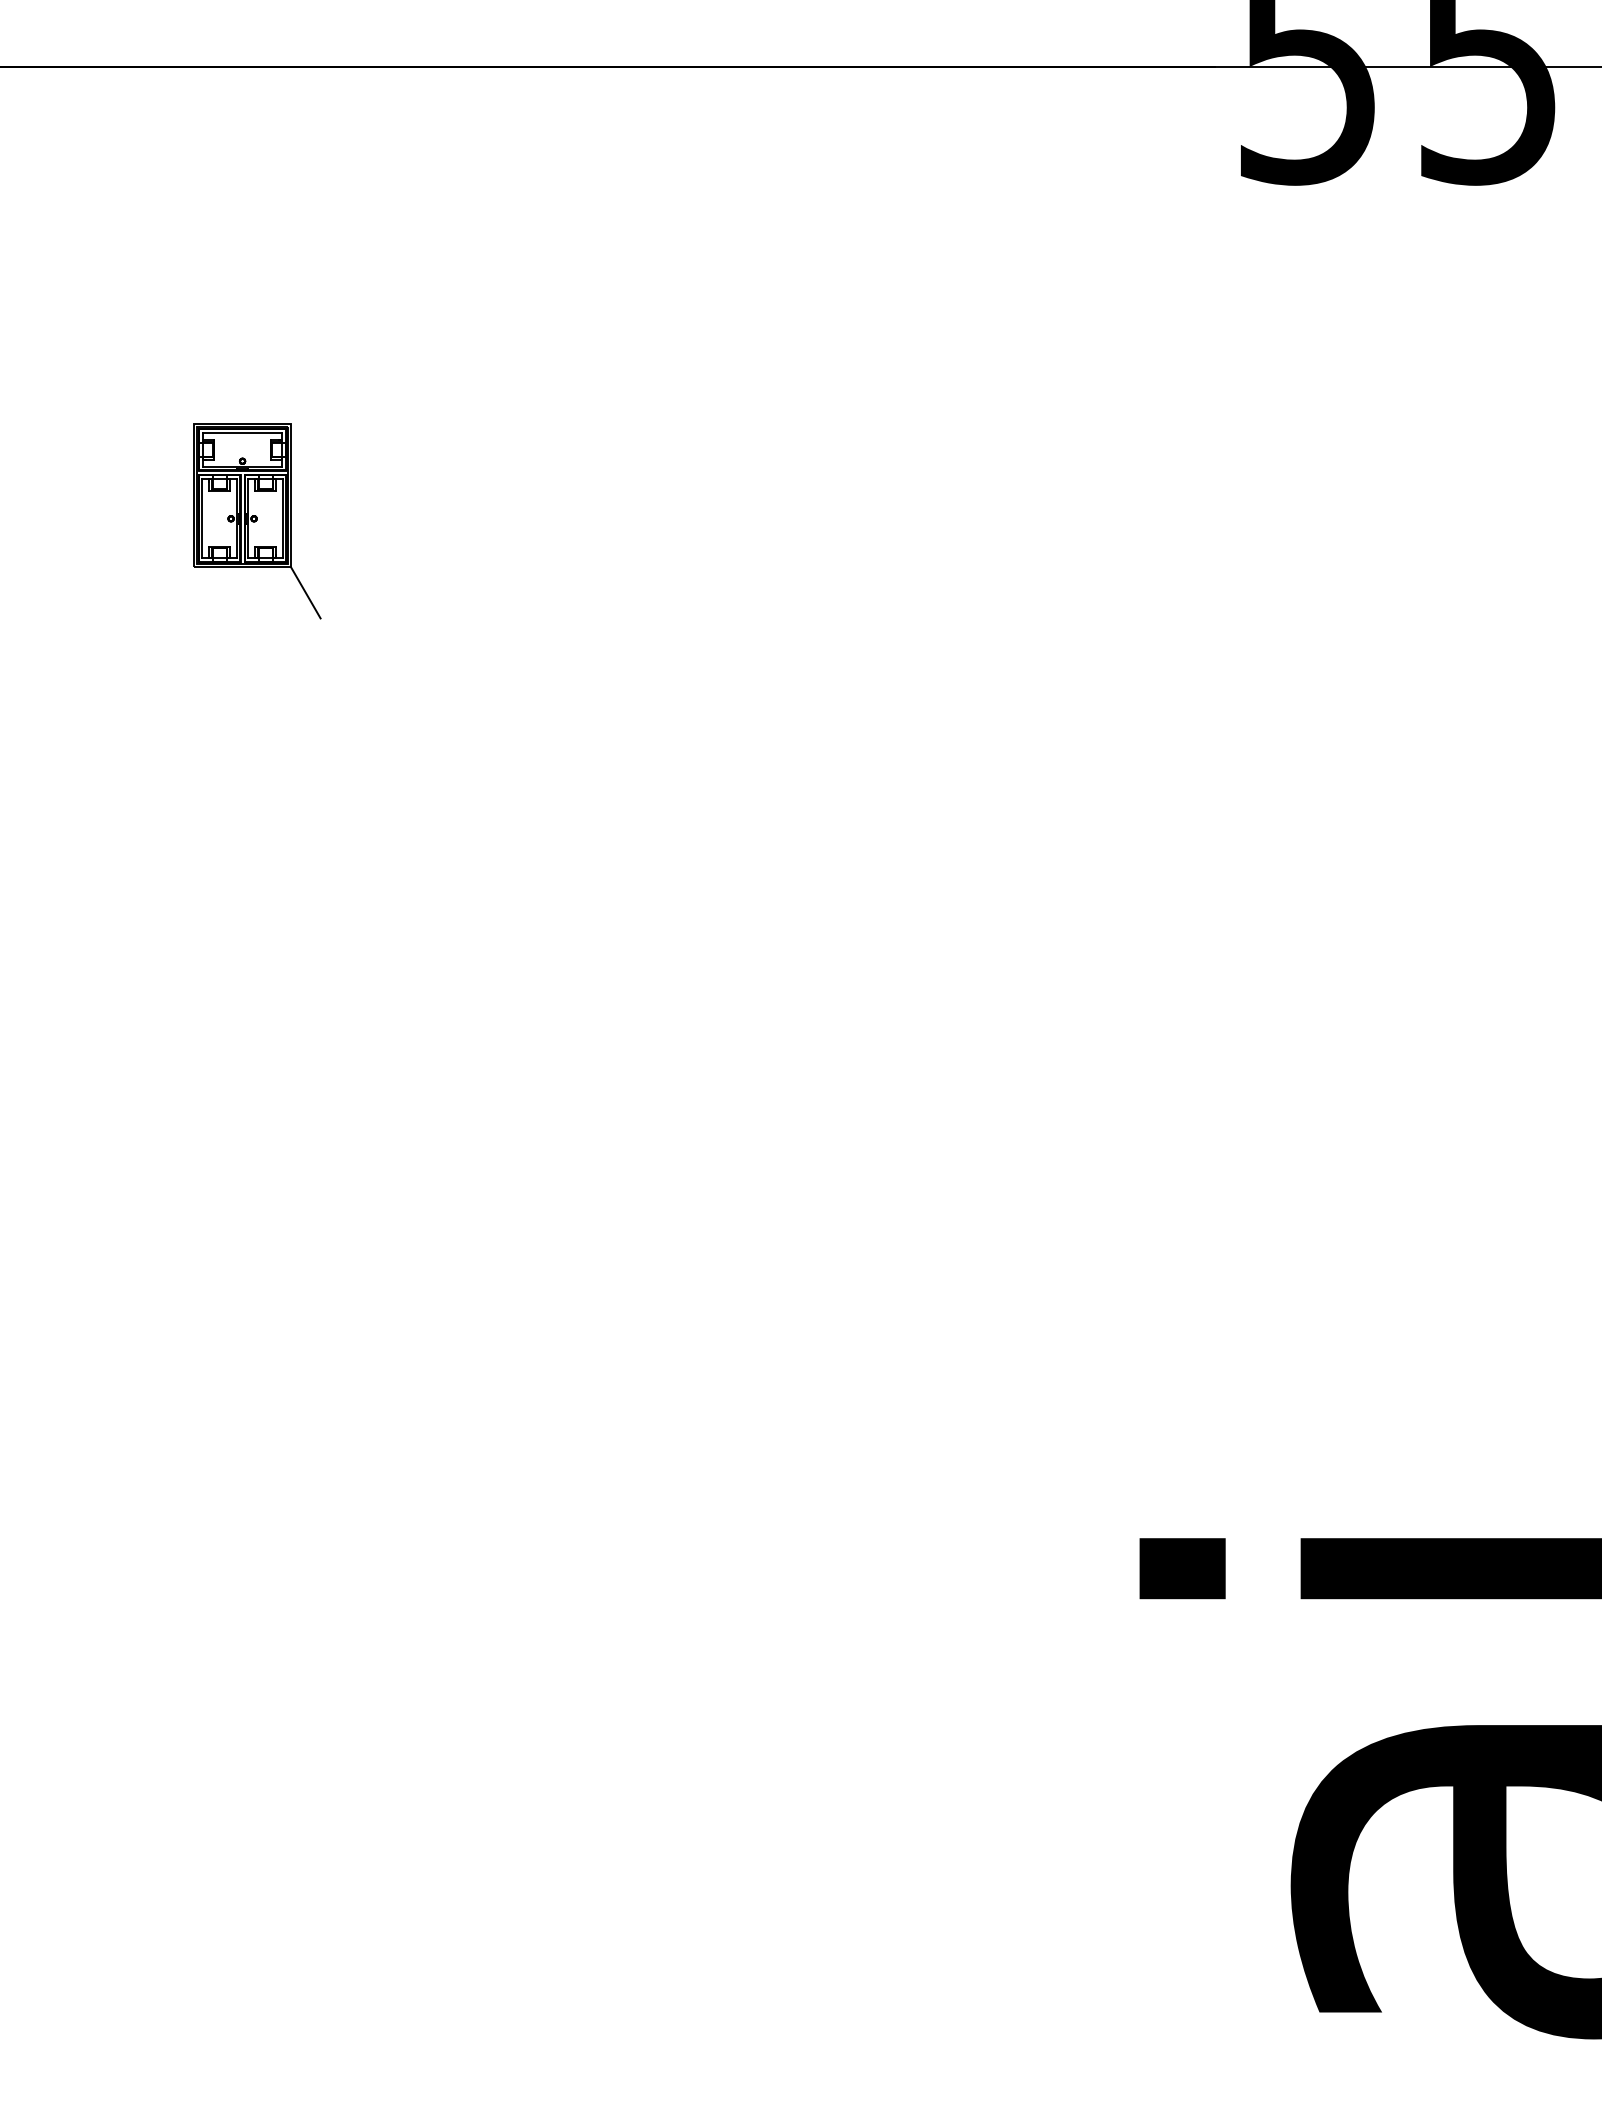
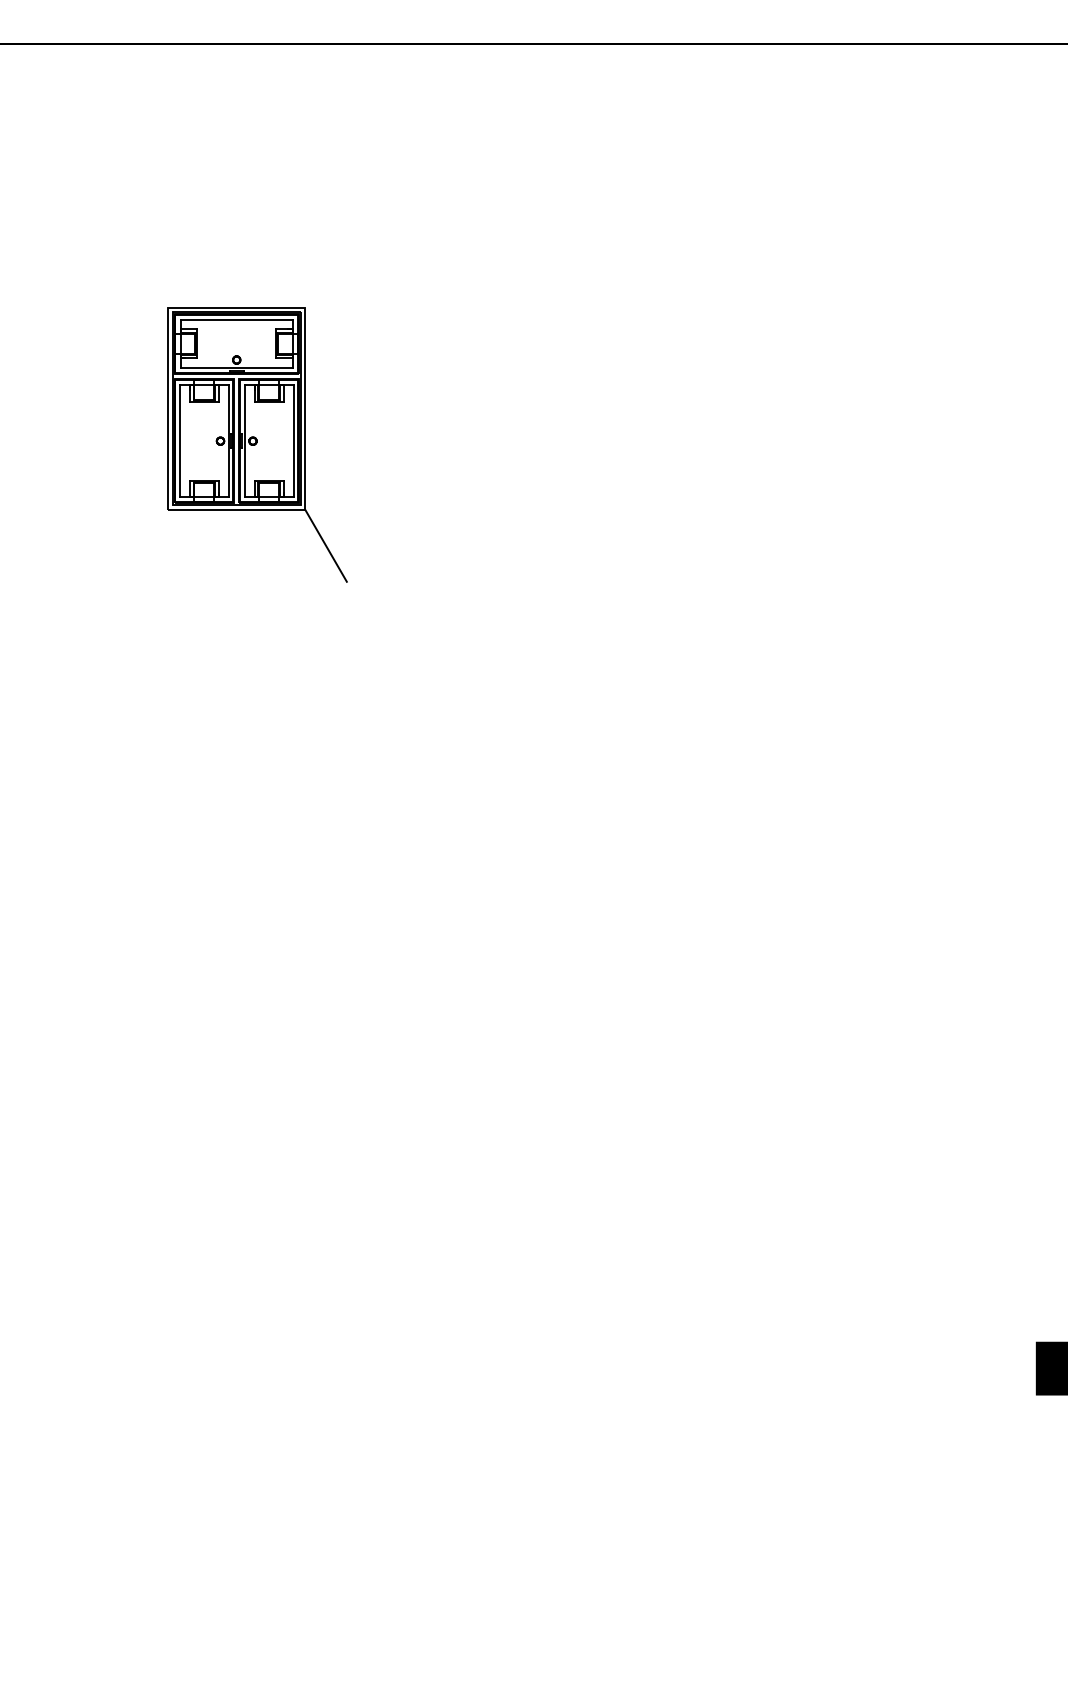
part: (257, 521) -> (257, 445), size x1.6

